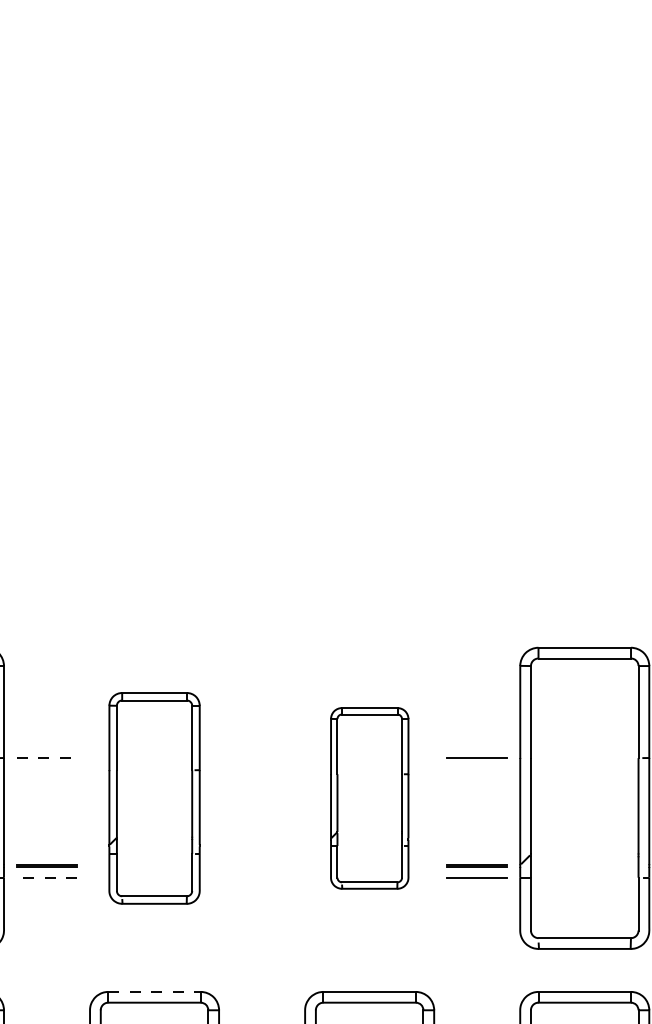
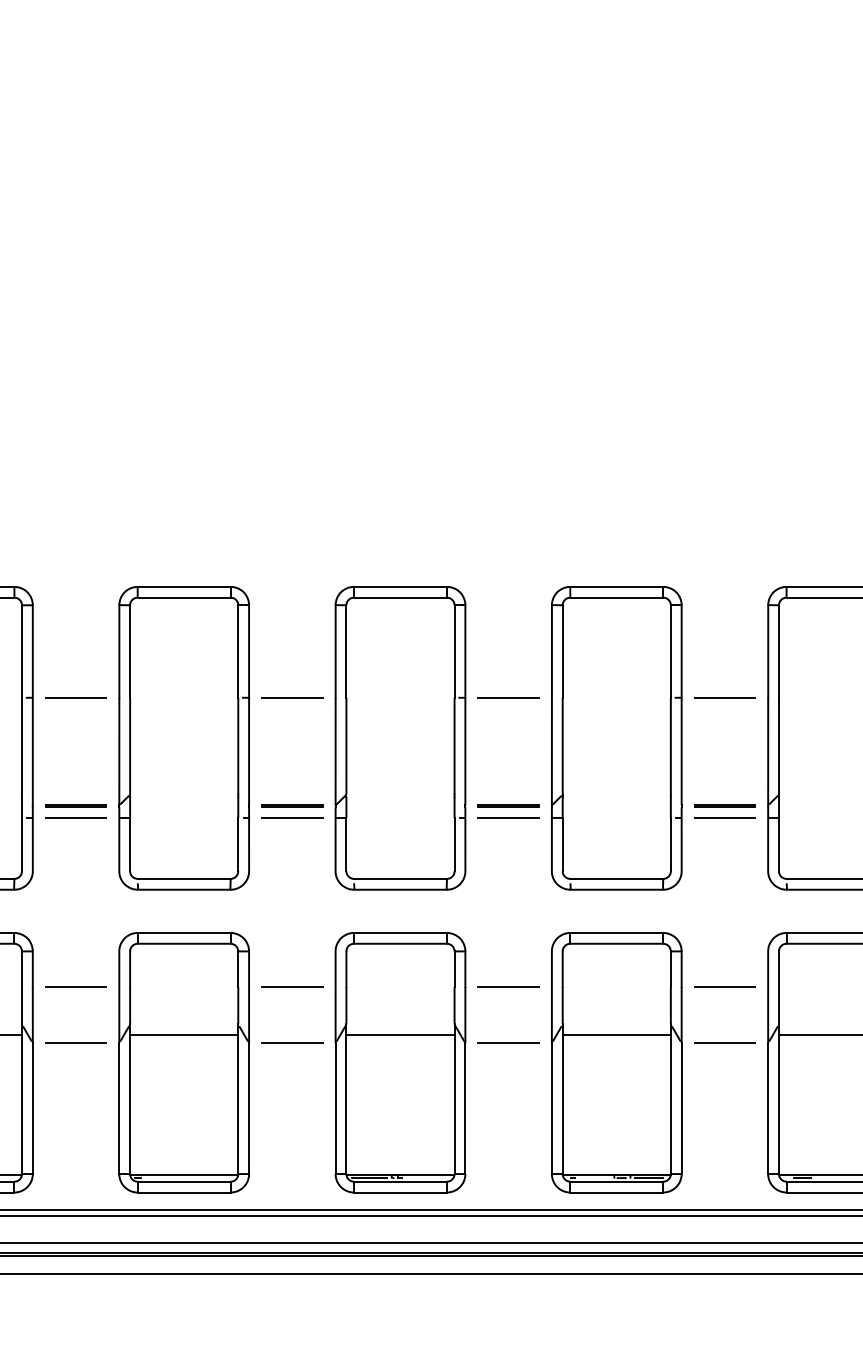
line: (47, 757) -> (292, 697), dashed -> solid
line: (261, 757) -> (508, 697), added
part: (154, 798) -> (400, 738), size x1.43
part: (369, 798) -> (616, 738), size x1.67
line: (261, 865) -> (508, 805), added
line: (46, 878) -> (291, 818), dashed -> solid
line: (261, 878) -> (508, 818), added
line: (154, 991) -> (400, 932), dashed -> solid

